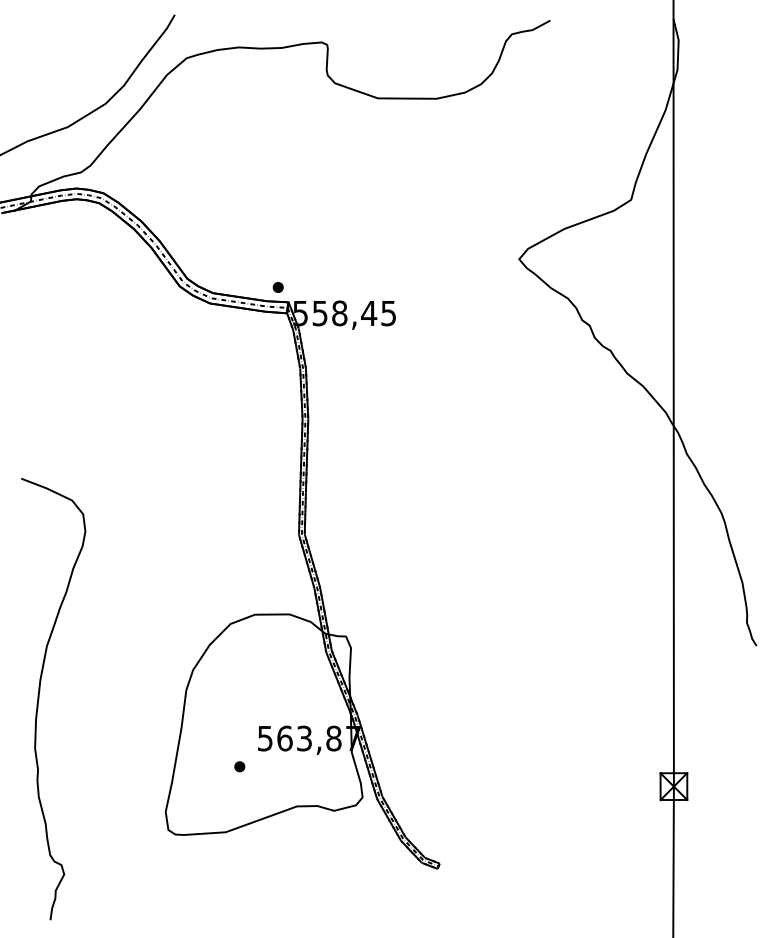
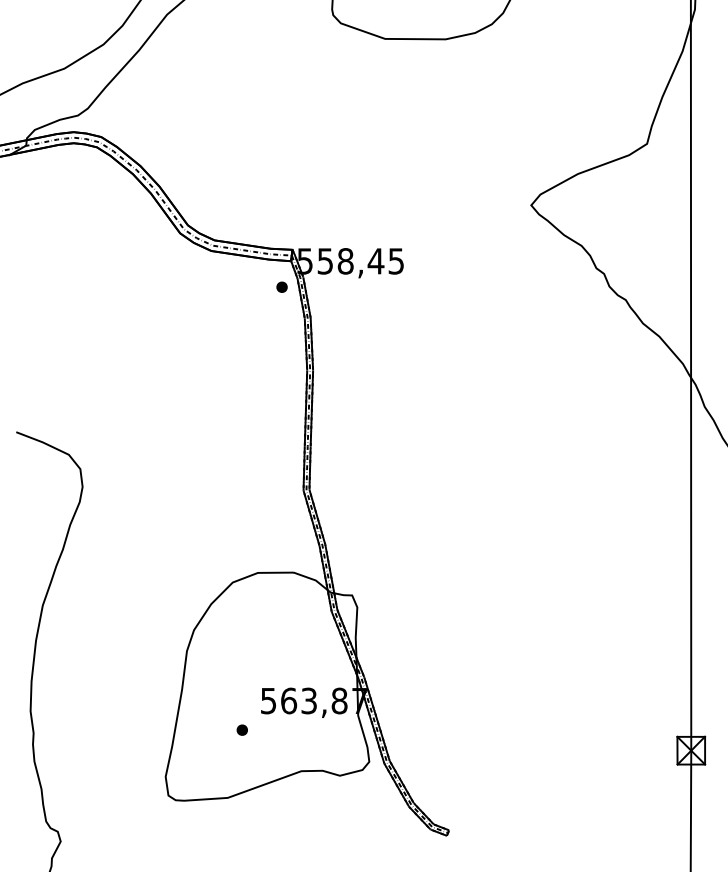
part: (277, 287) -> (281, 287), moved

